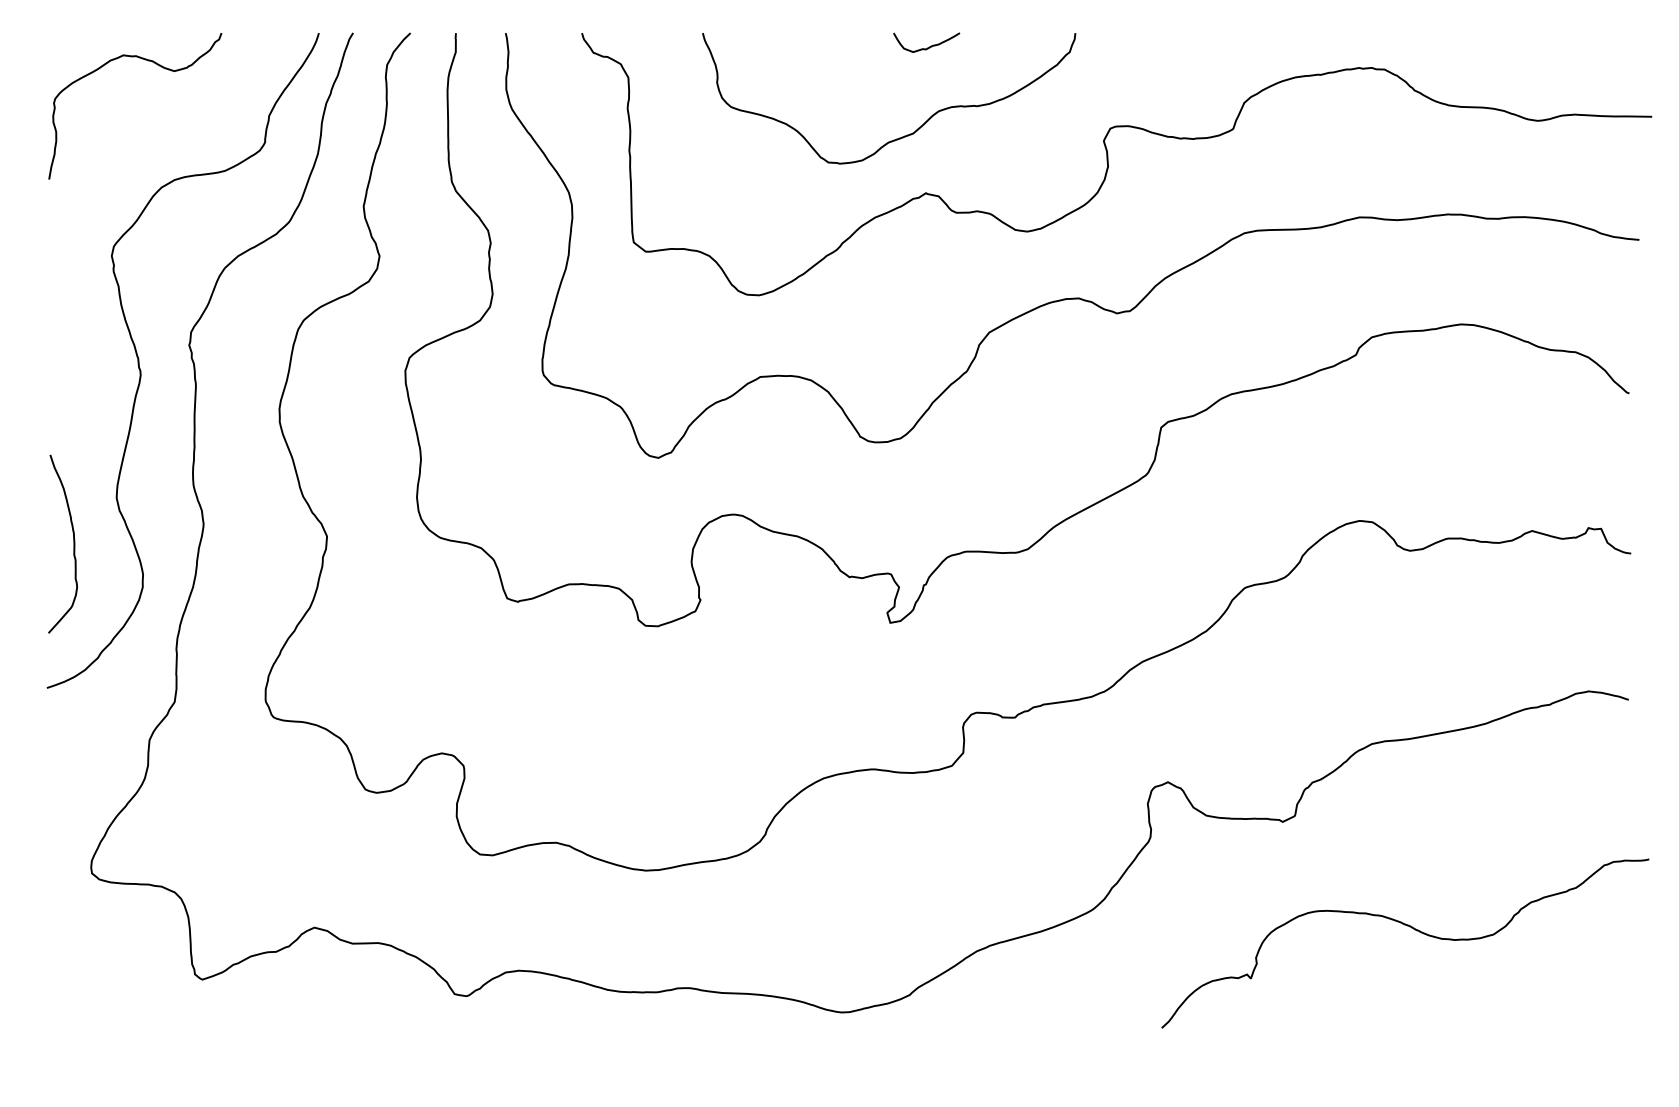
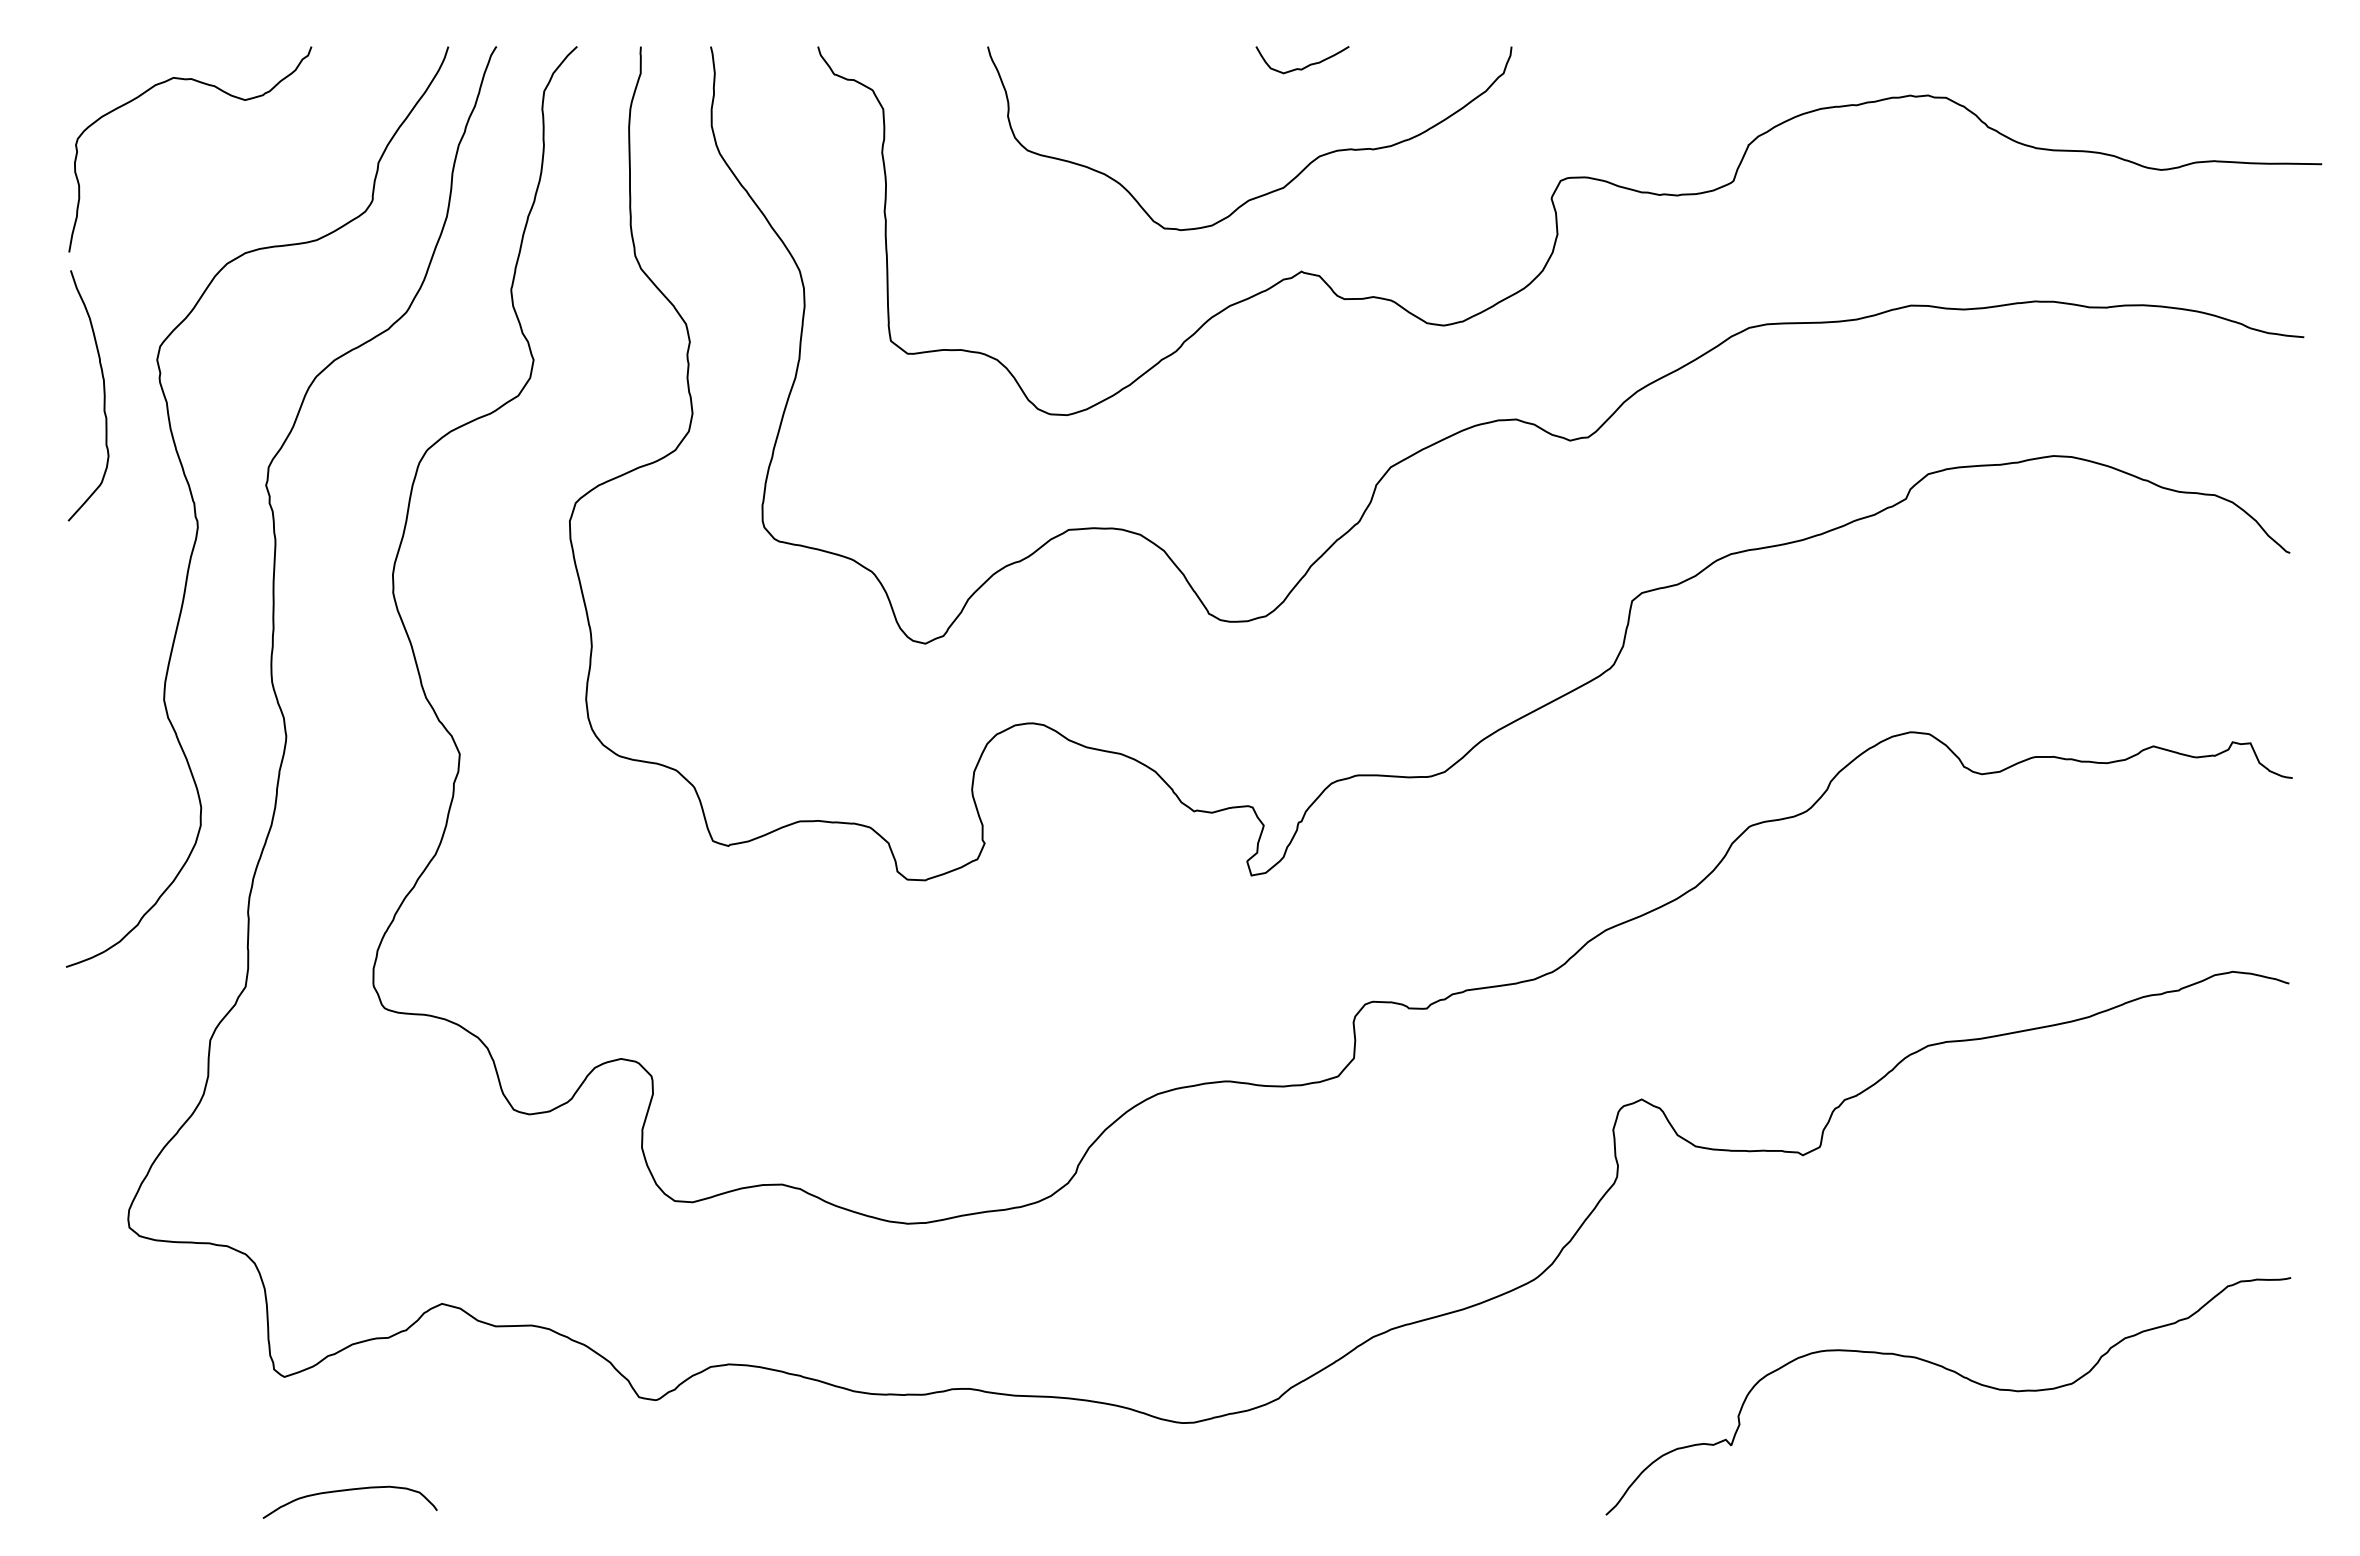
curve: (73, 543) -> (103, 395), moved
curve: (1412, 928) -> (1958, 1375), moved
curve: (245, 1061) -> (345, 1491), added

